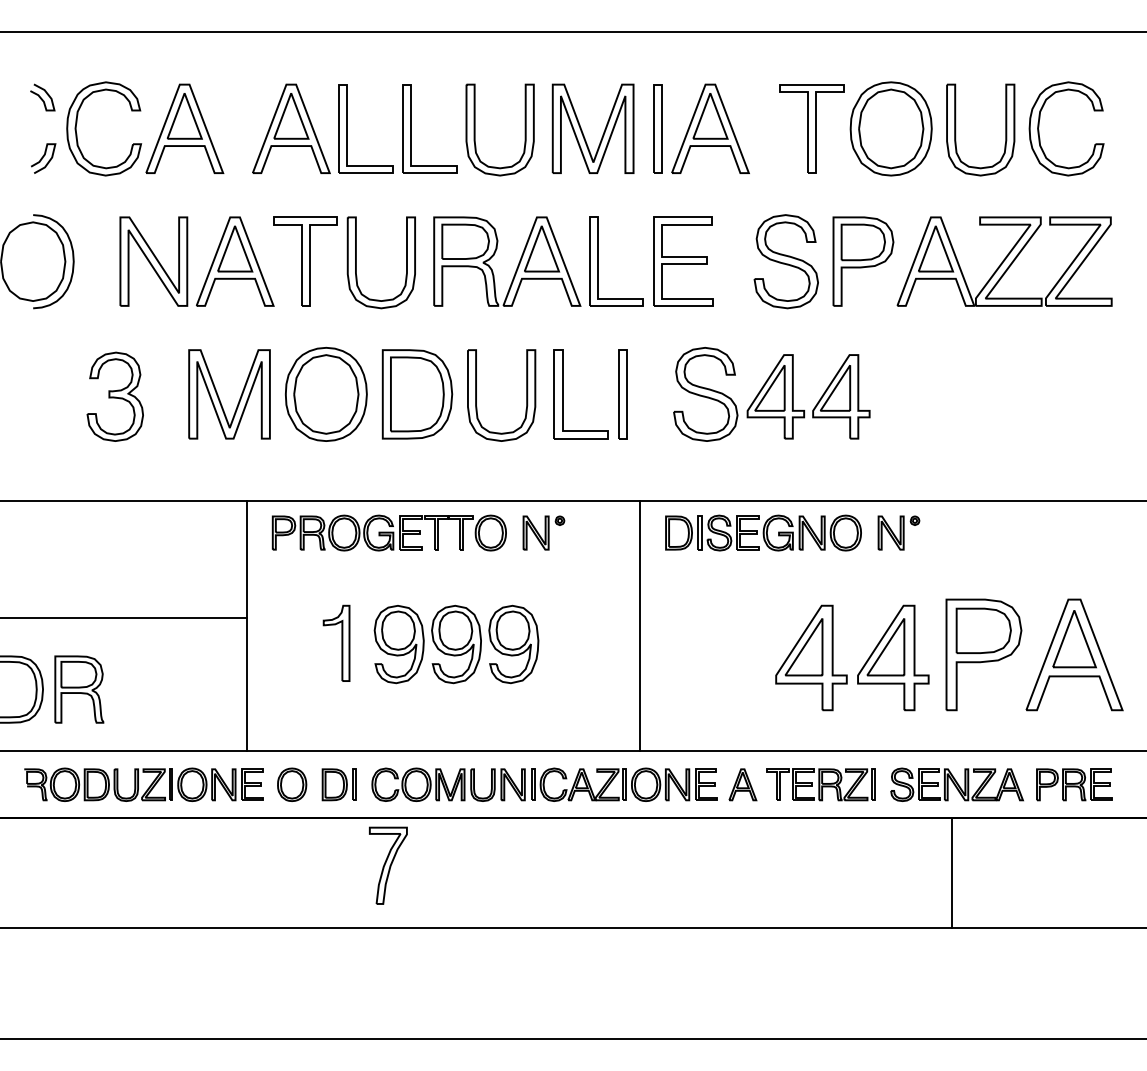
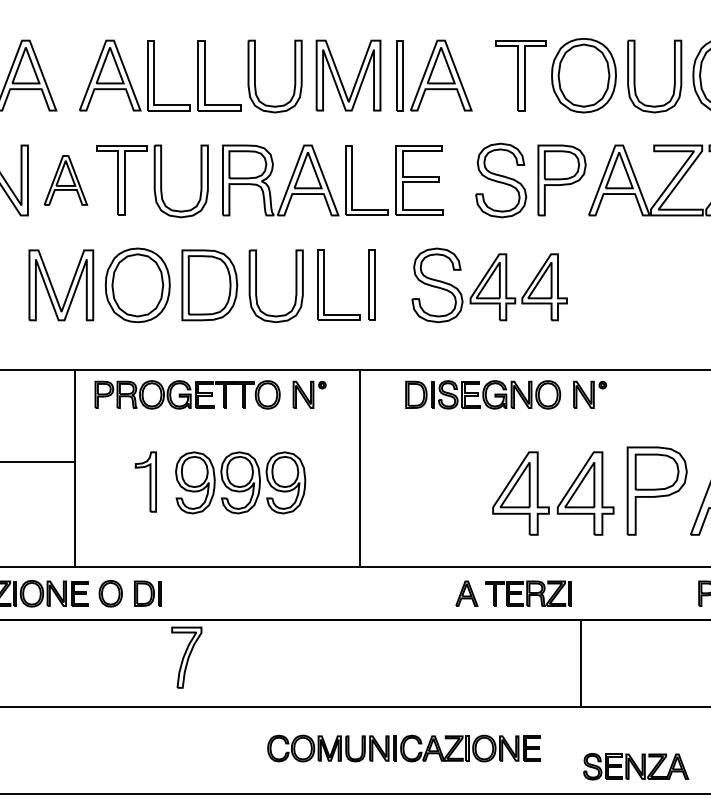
part: (235, 261) -> (66, 180), size x0.7
line: (640, 626) -> (359, 468), moved
part: (544, 784) -> (404, 748), moved
part: (956, 784) -> (635, 766), moved
line: (952, 872) -> (581, 663), moved

